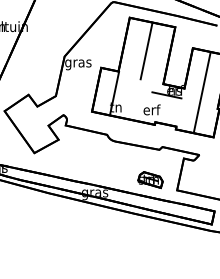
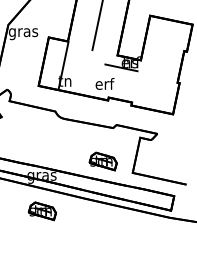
line: (201, 92) -> (159, 64), removed
part: (95, 225) -> (42, 211), added

